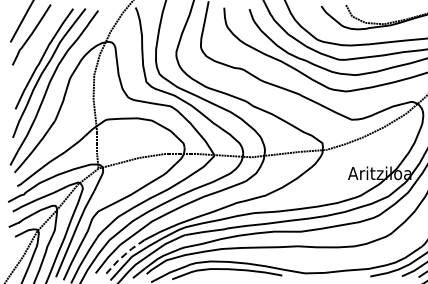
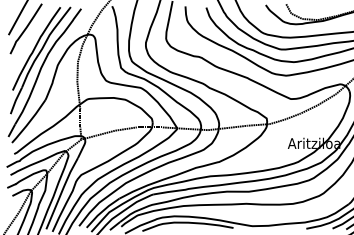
line: (123, 256) -> (102, 212), dashed -> solid

